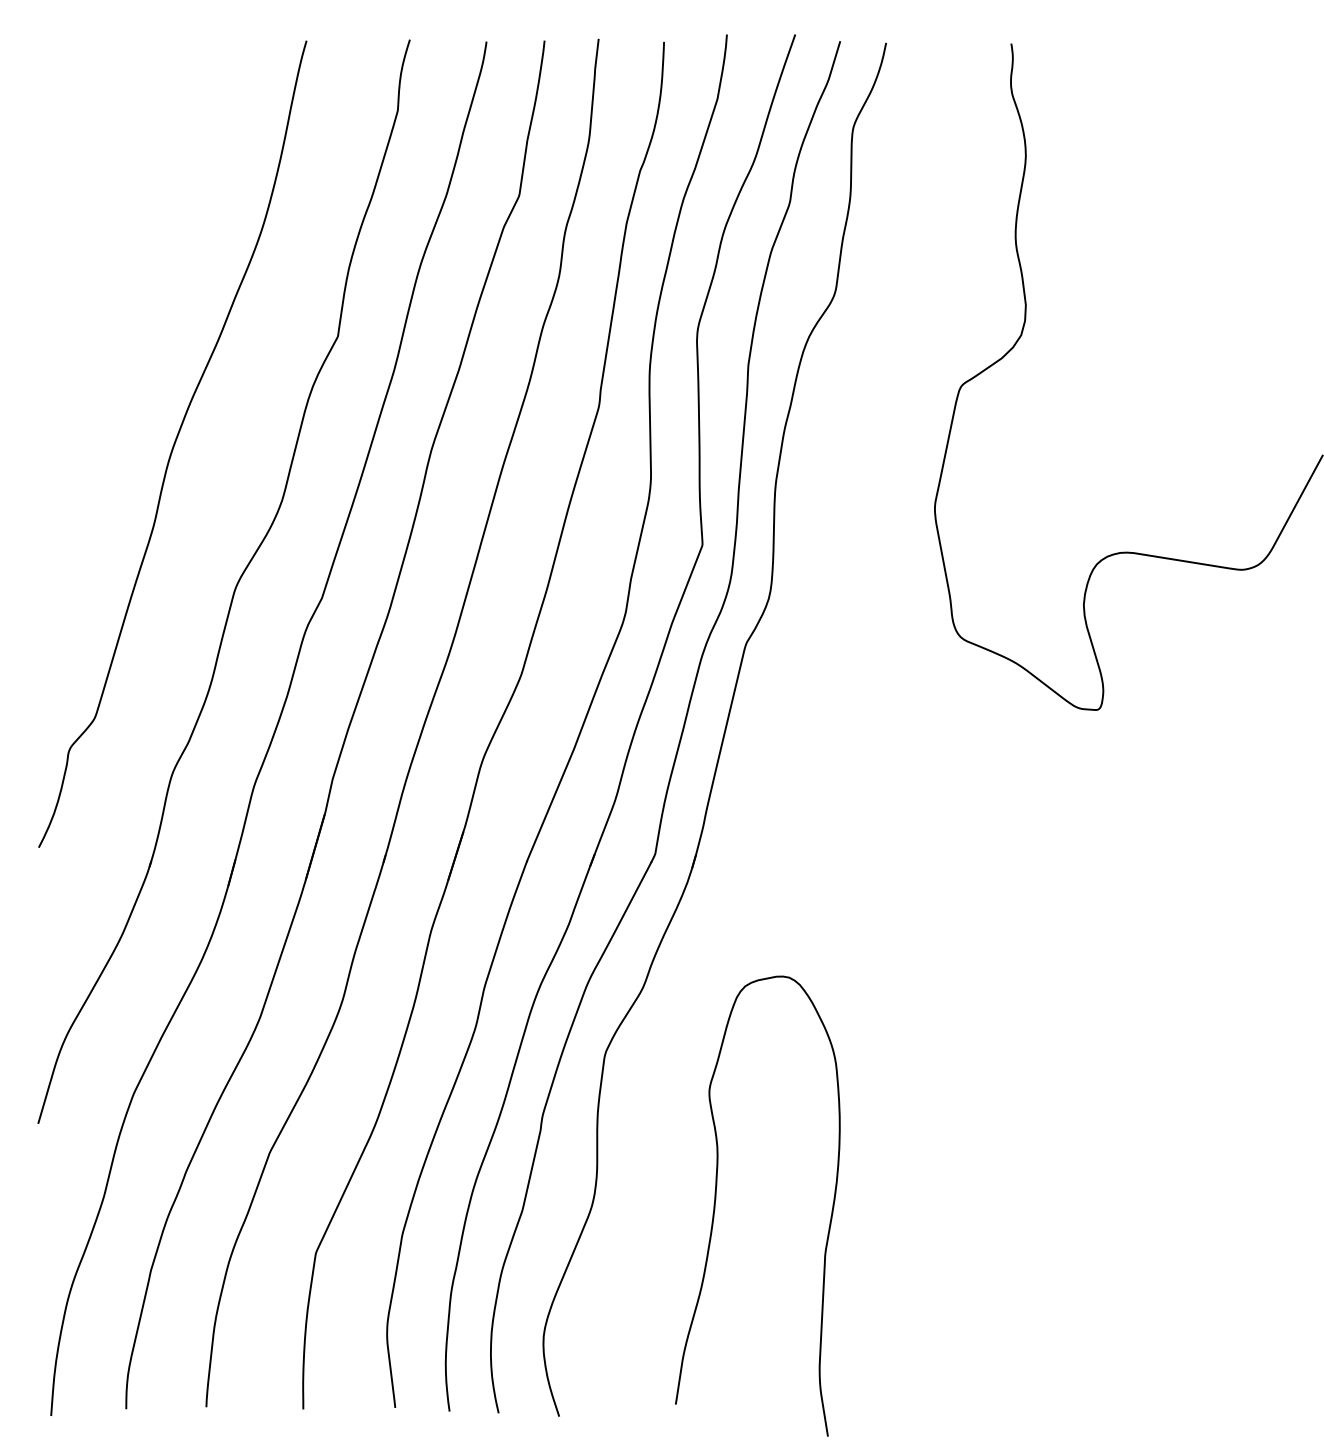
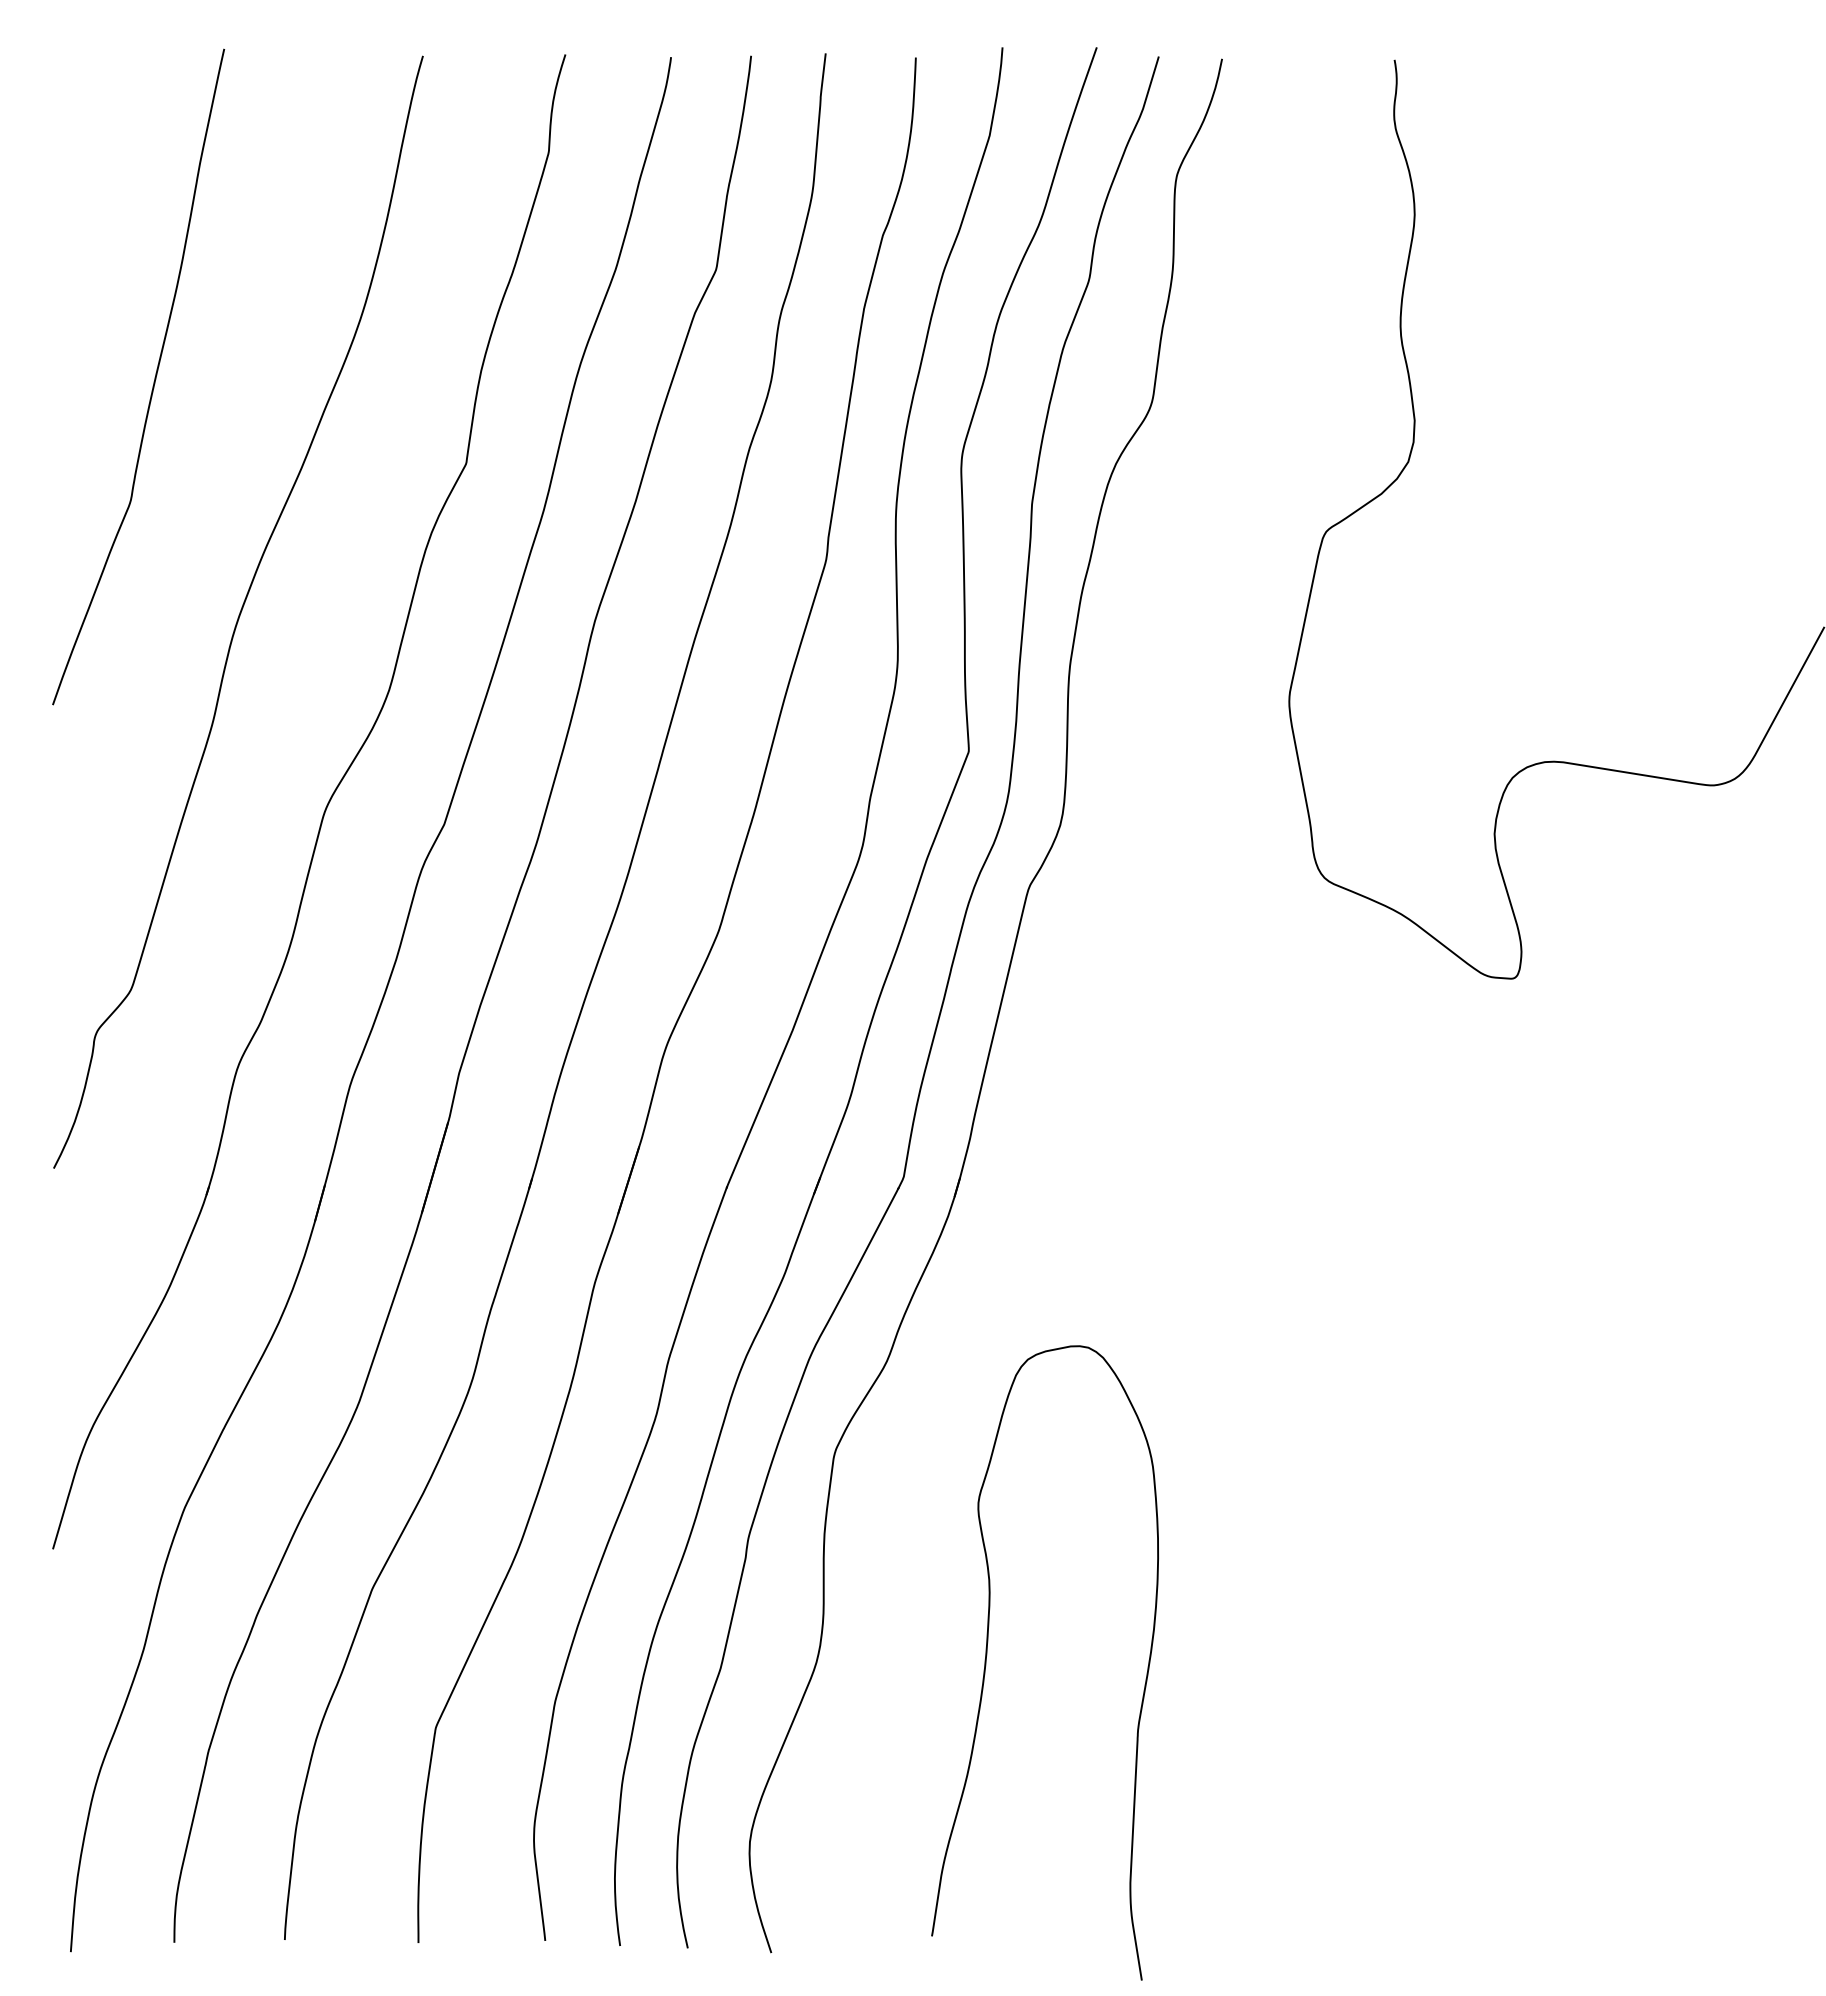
curve: (111, 276) -> (153, 381), added

